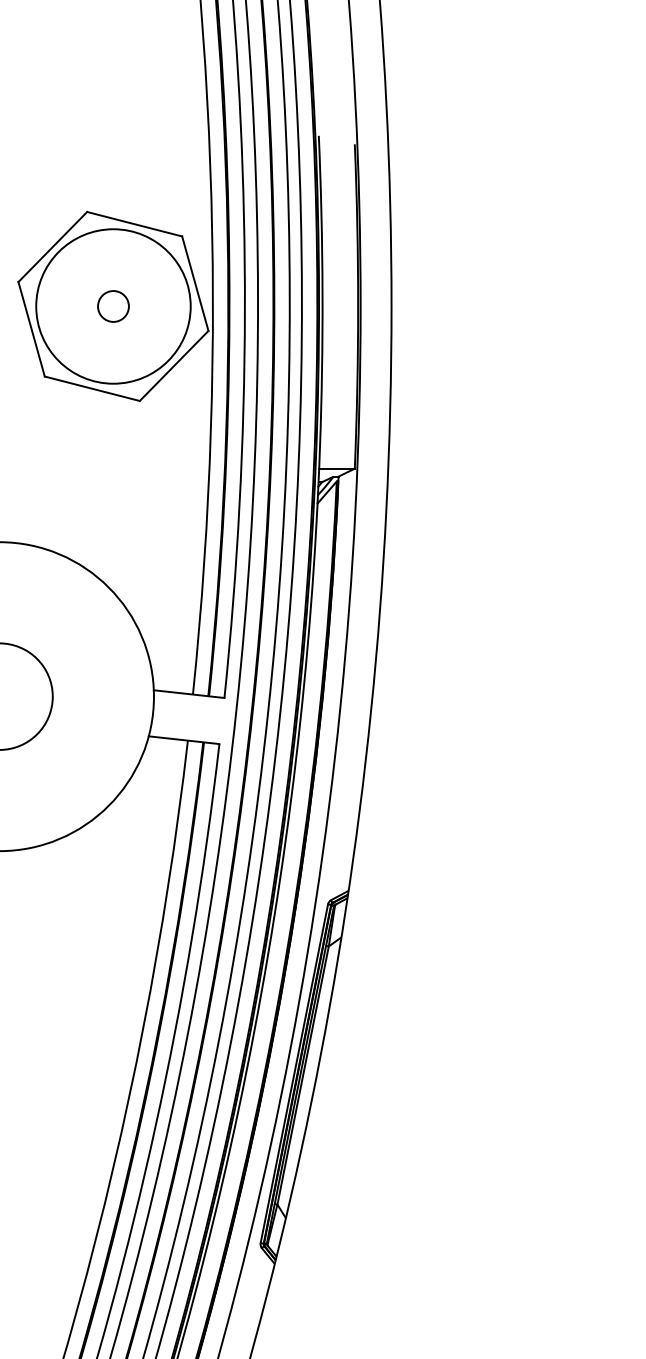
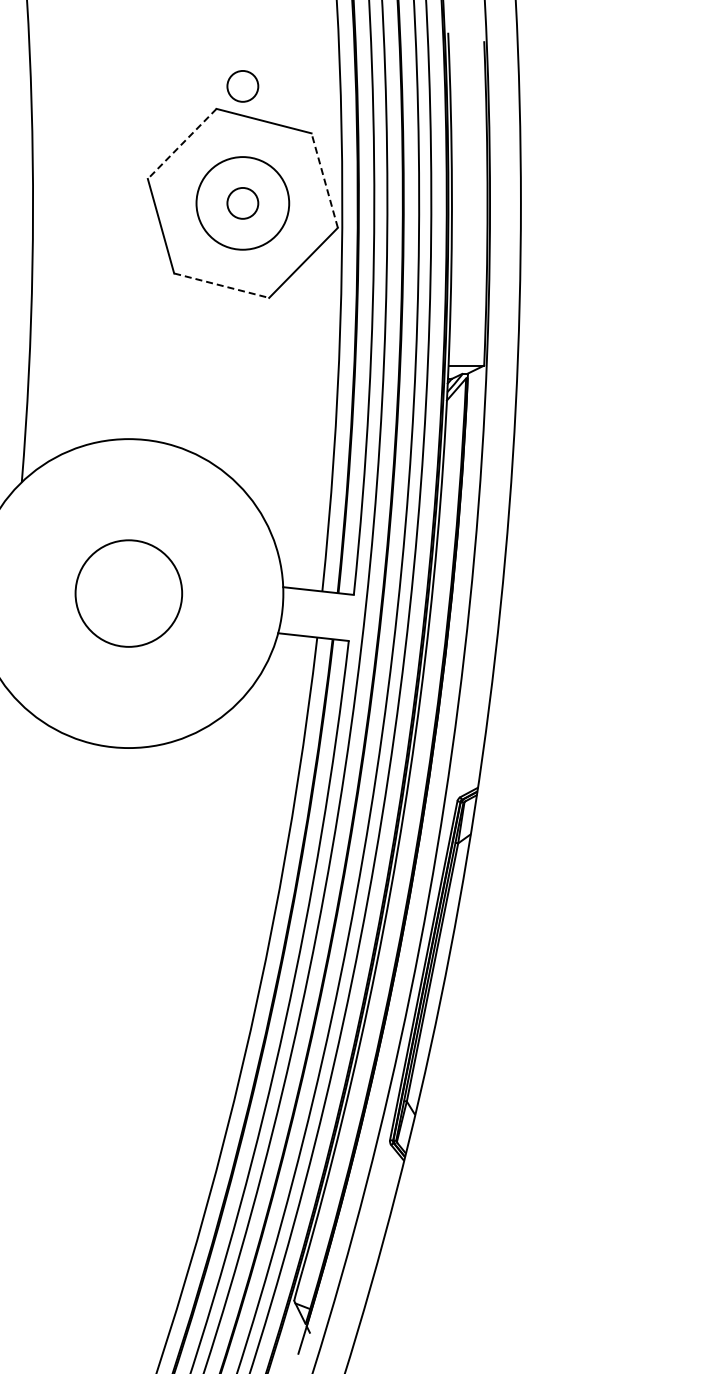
circle: (113, 189) -> (242, 86), added
line: (52, 247) -> (181, 144), solid -> dashed
line: (195, 283) -> (324, 180), solid -> dashed
circle: (113, 306) -> (242, 203), size x0.6
line: (93, 388) -> (222, 285), solid -> dashed

